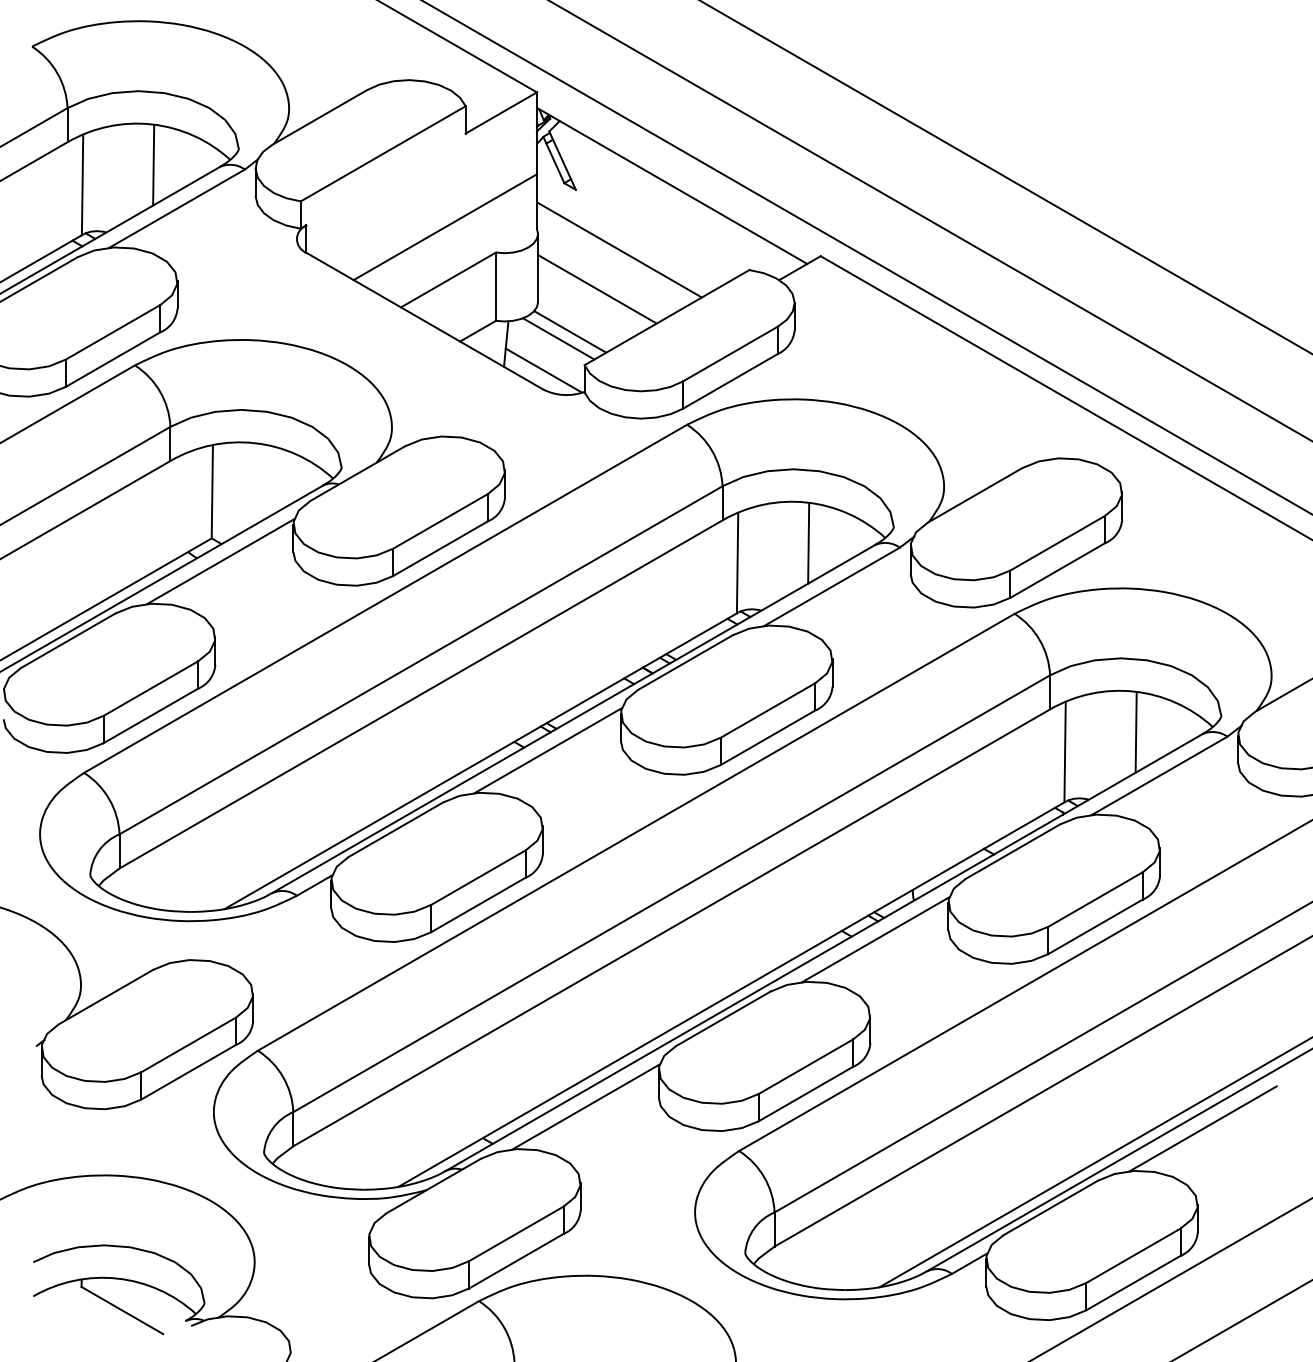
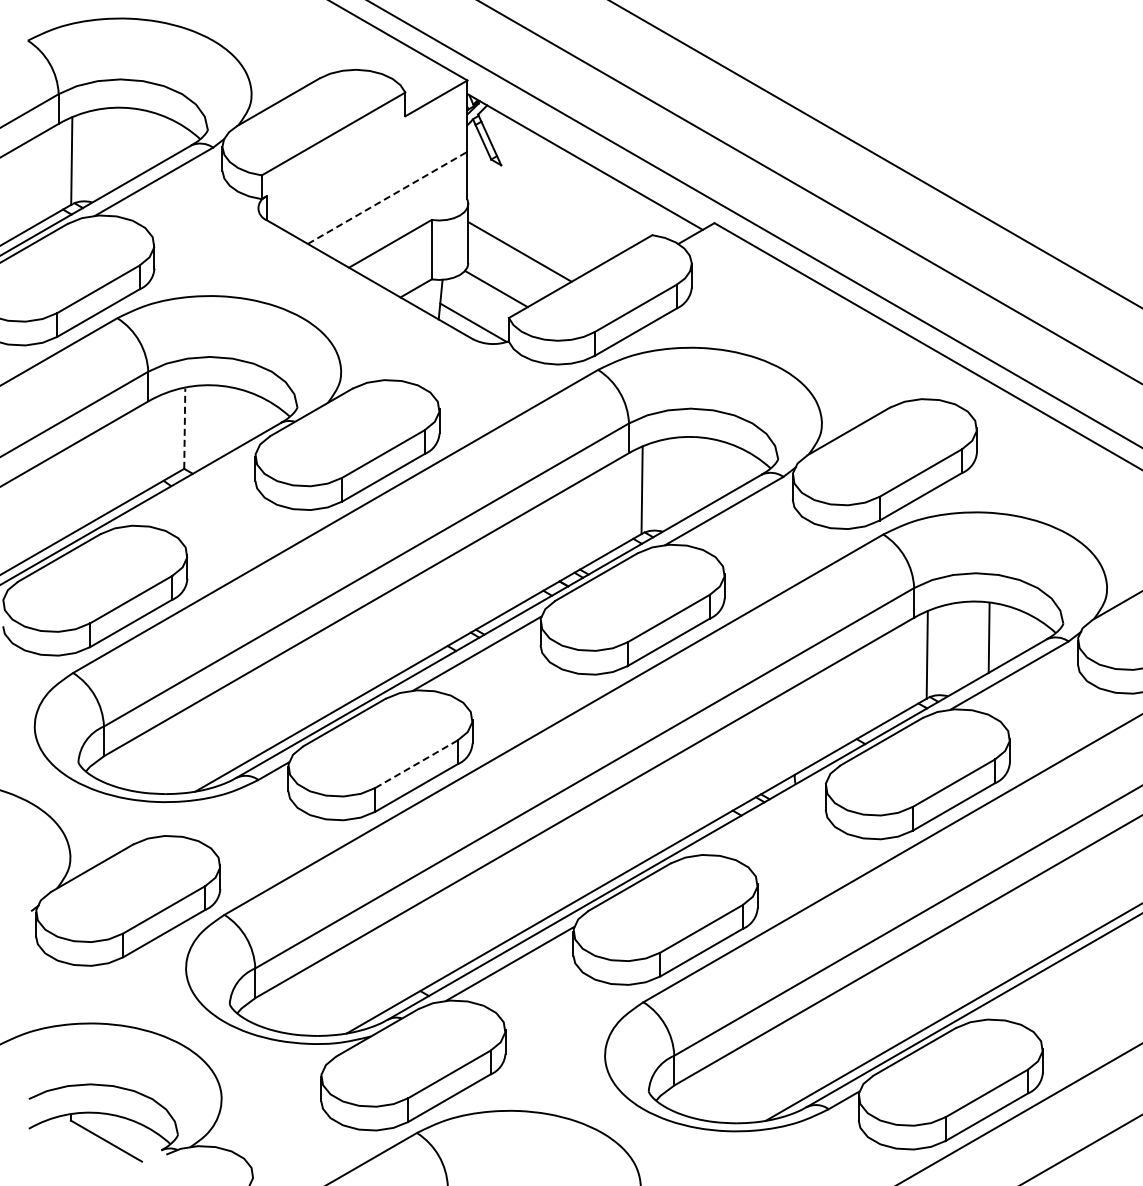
line: (153, 165) -> (133, 144), removed
line: (446, 226) -> (388, 197), solid -> dashed
line: (619, 249) -> (539, 217), removed
line: (558, 339) -> (486, 295), removed
line: (212, 492) -> (184, 428), solid -> dashed
line: (808, 543) -> (703, 473), removed
line: (221, 562) -> (192, 489), removed
line: (478, 877) -> (416, 764), solid -> dashed
line: (875, 939) -> (762, 818), removed
line: (1203, 1128) -> (1047, 982), removed

